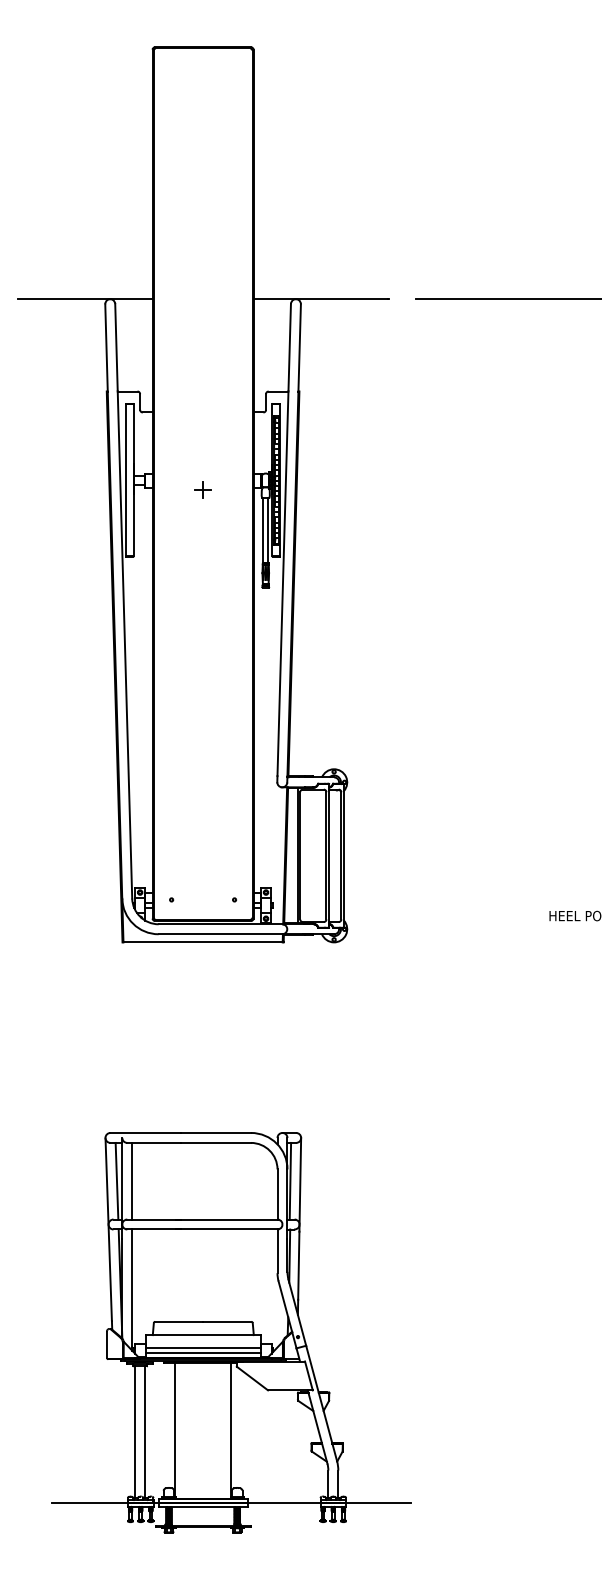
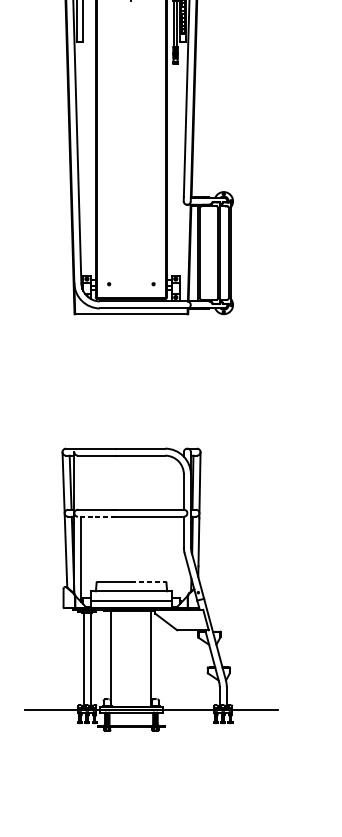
line: (132, 1180) -> (81, 482), removed
line: (154, 1229) -> (97, 516), solid -> dashed
line: (227, 1321) -> (148, 581), solid -> dashed
line: (203, 1353) -> (131, 604), removed

